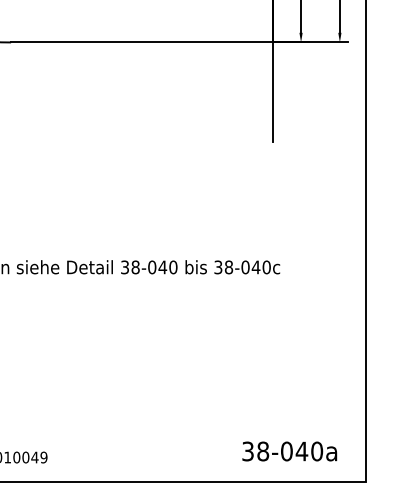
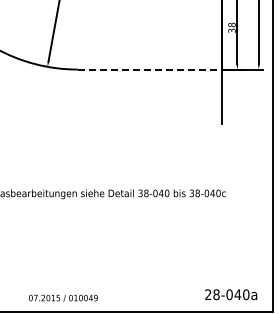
line: (143, 42) -> (150, 69), solid -> dashed
text: (248, 451) -> (208, 294), 38-040a -> 28-040a

